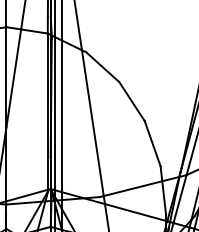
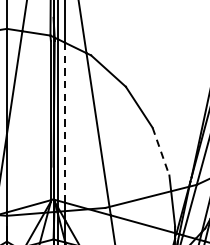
line: (61, 116) -> (64, 123), solid -> dashed
line: (152, 144) -> (160, 152), solid -> dashed

